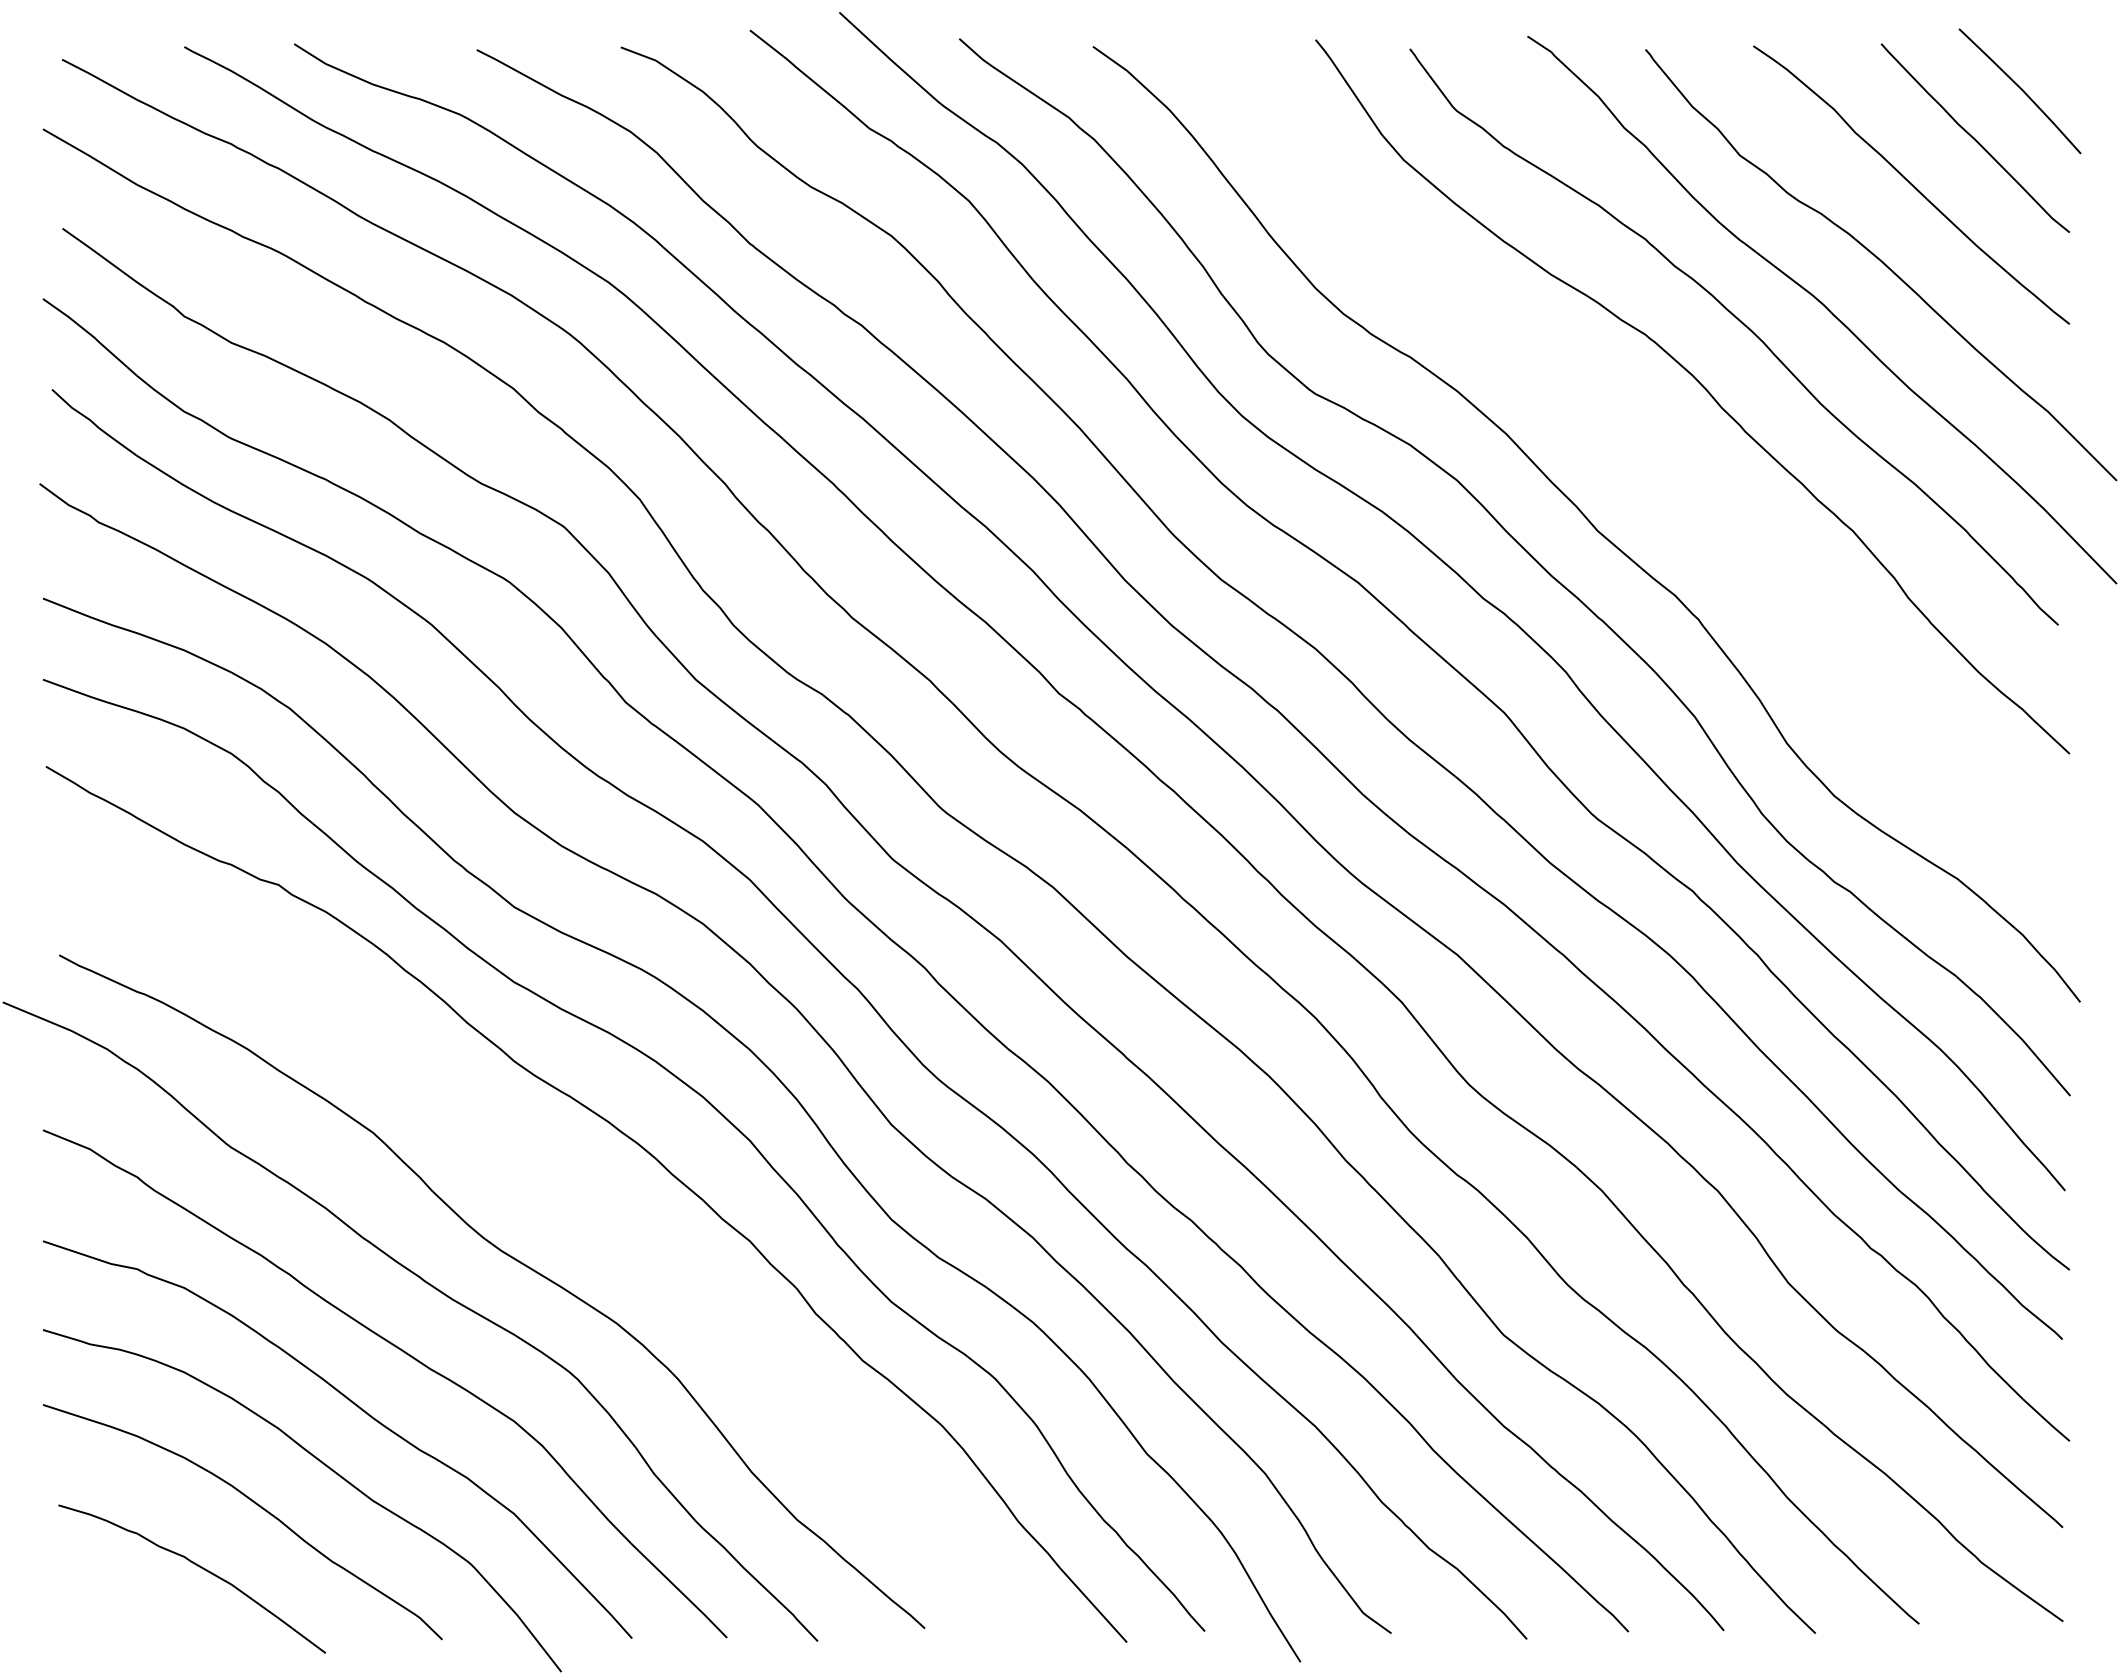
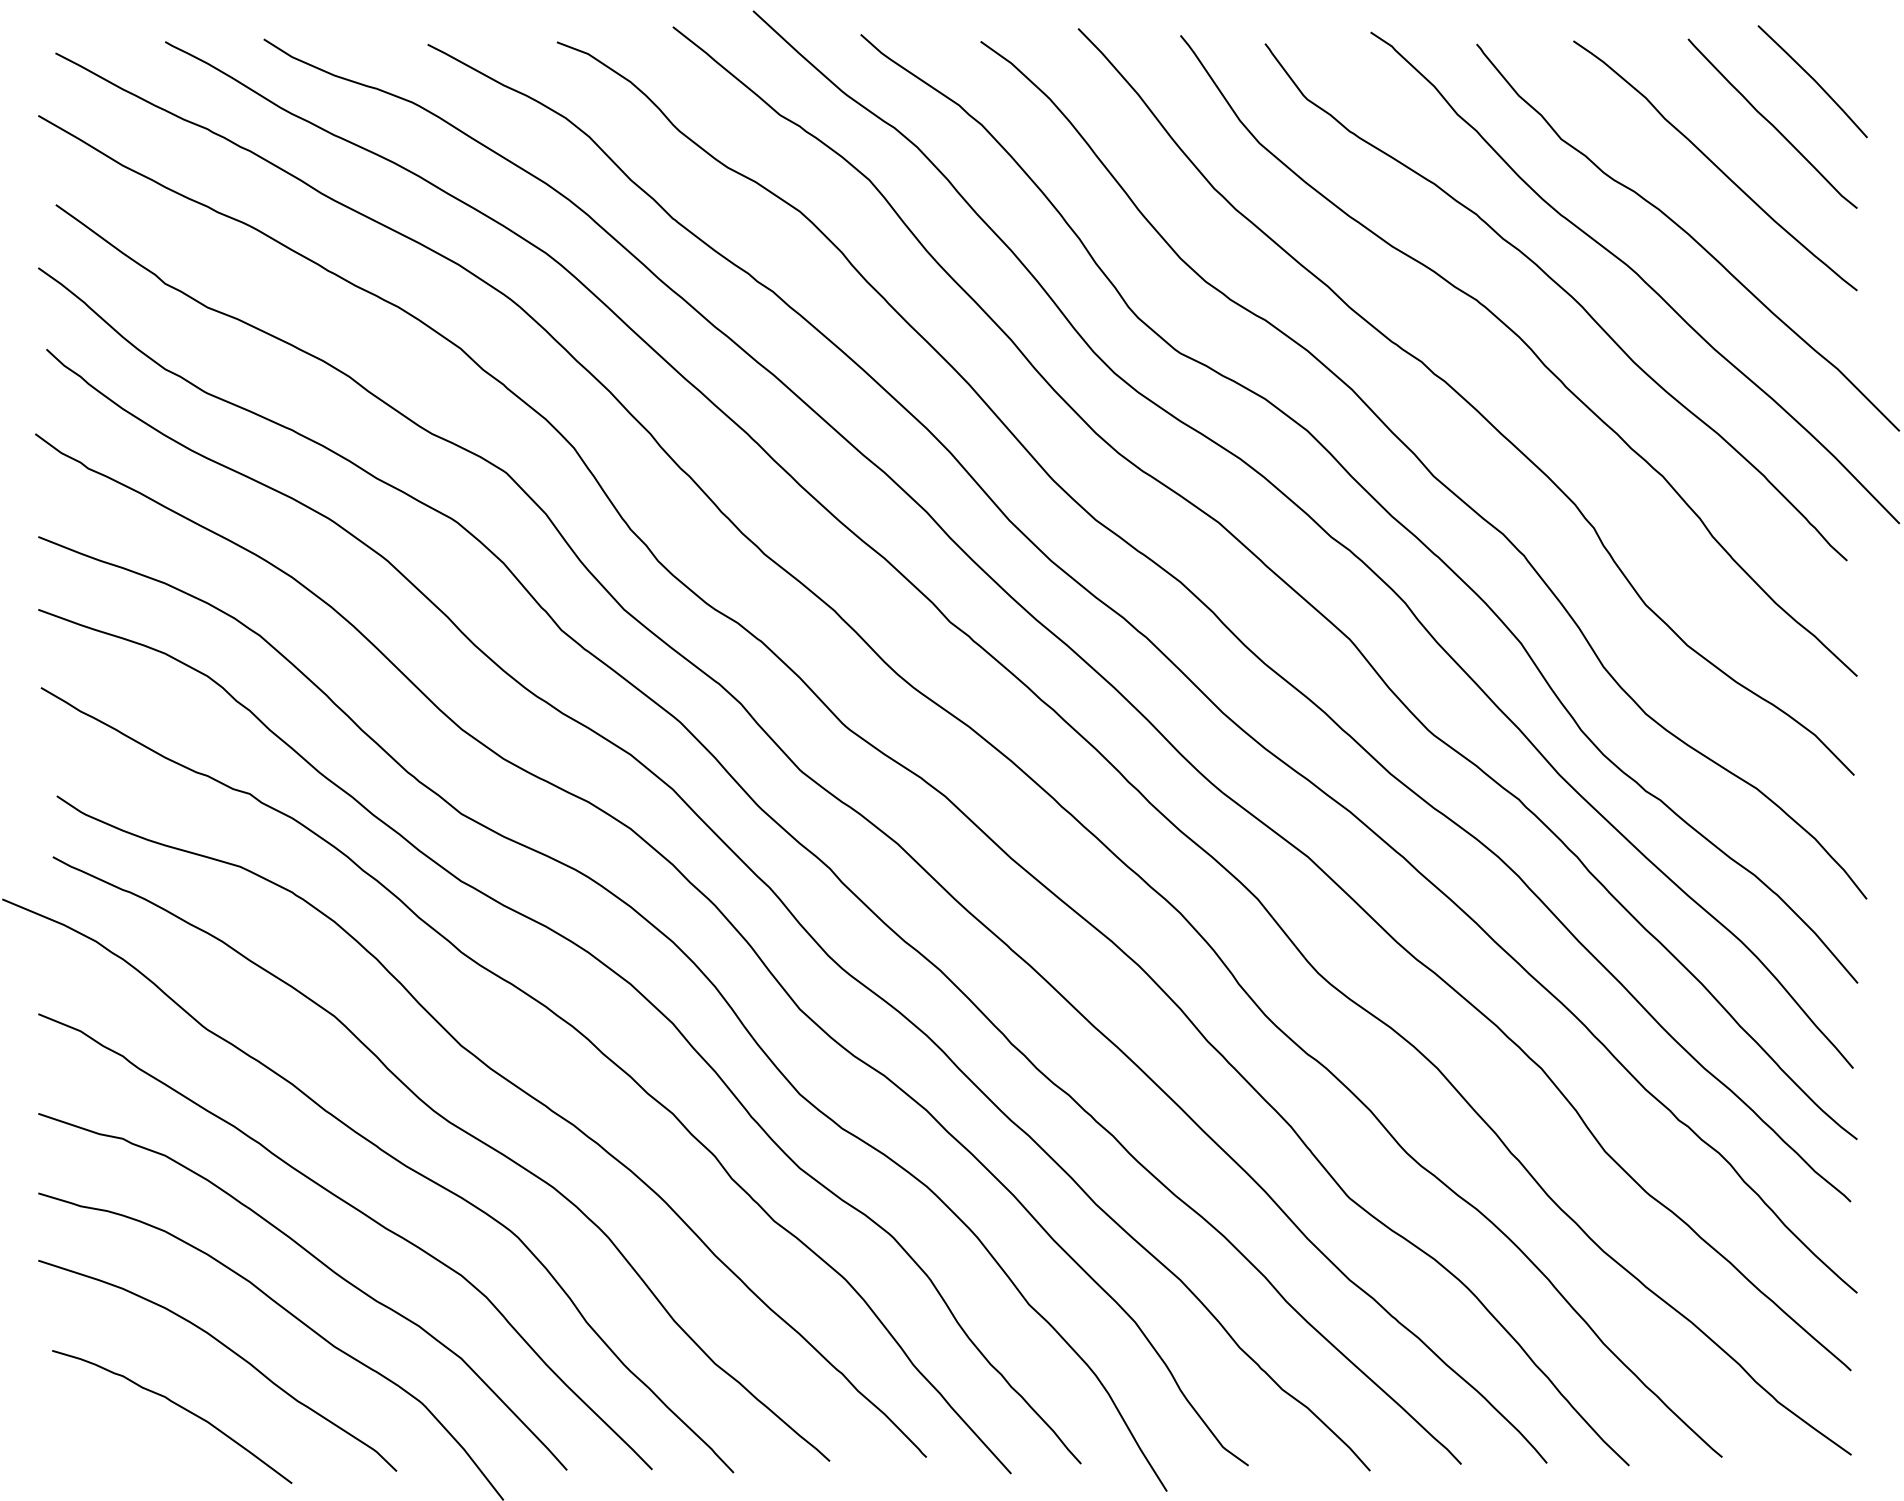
curve: (1633, 447) -> (1465, 401), added
curve: (577, 1213) -> (518, 1088), added

